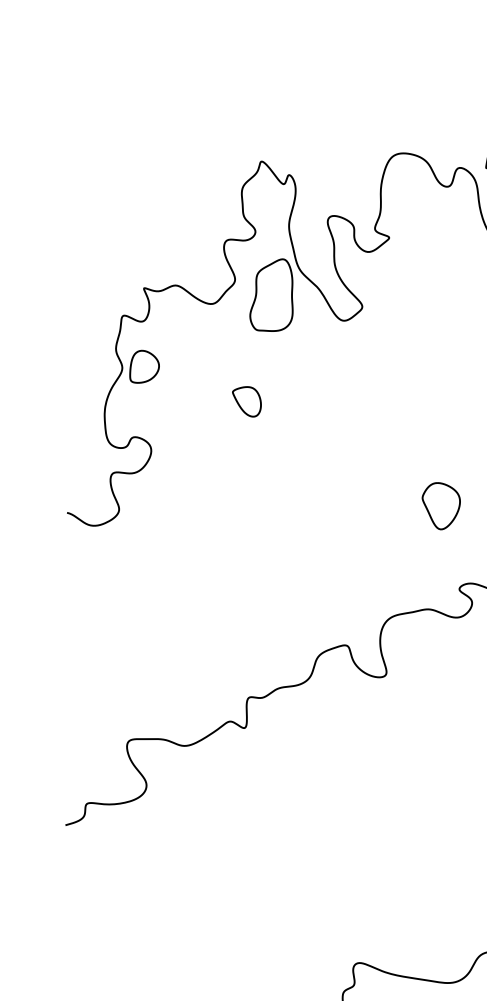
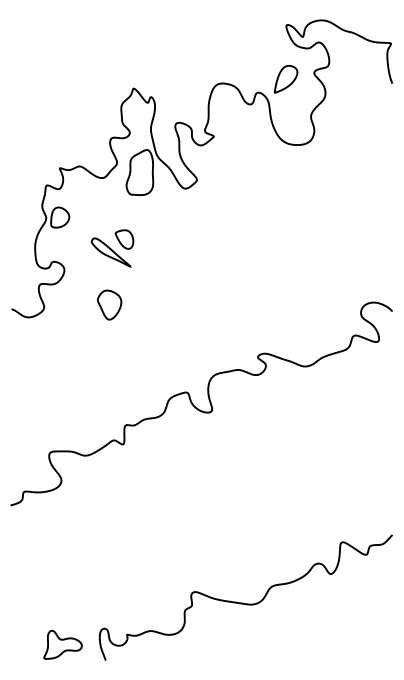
part: (224, 422) -> (110, 252), added
part: (441, 505) -> (109, 304), moved

